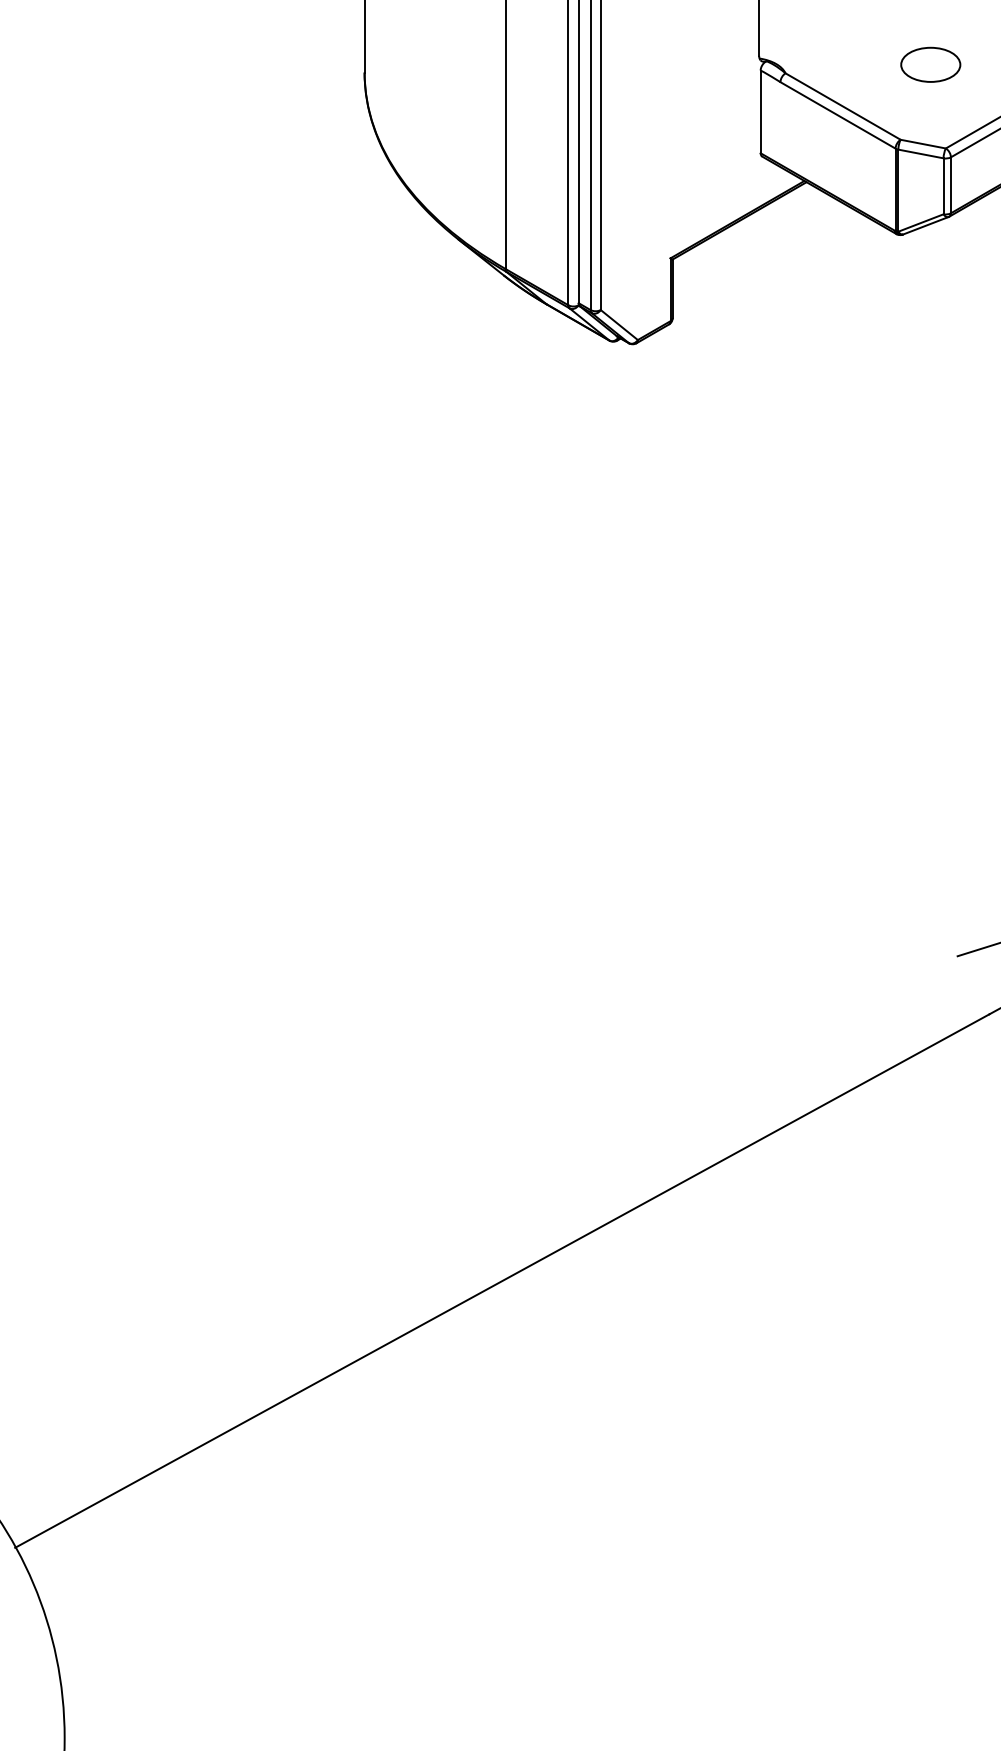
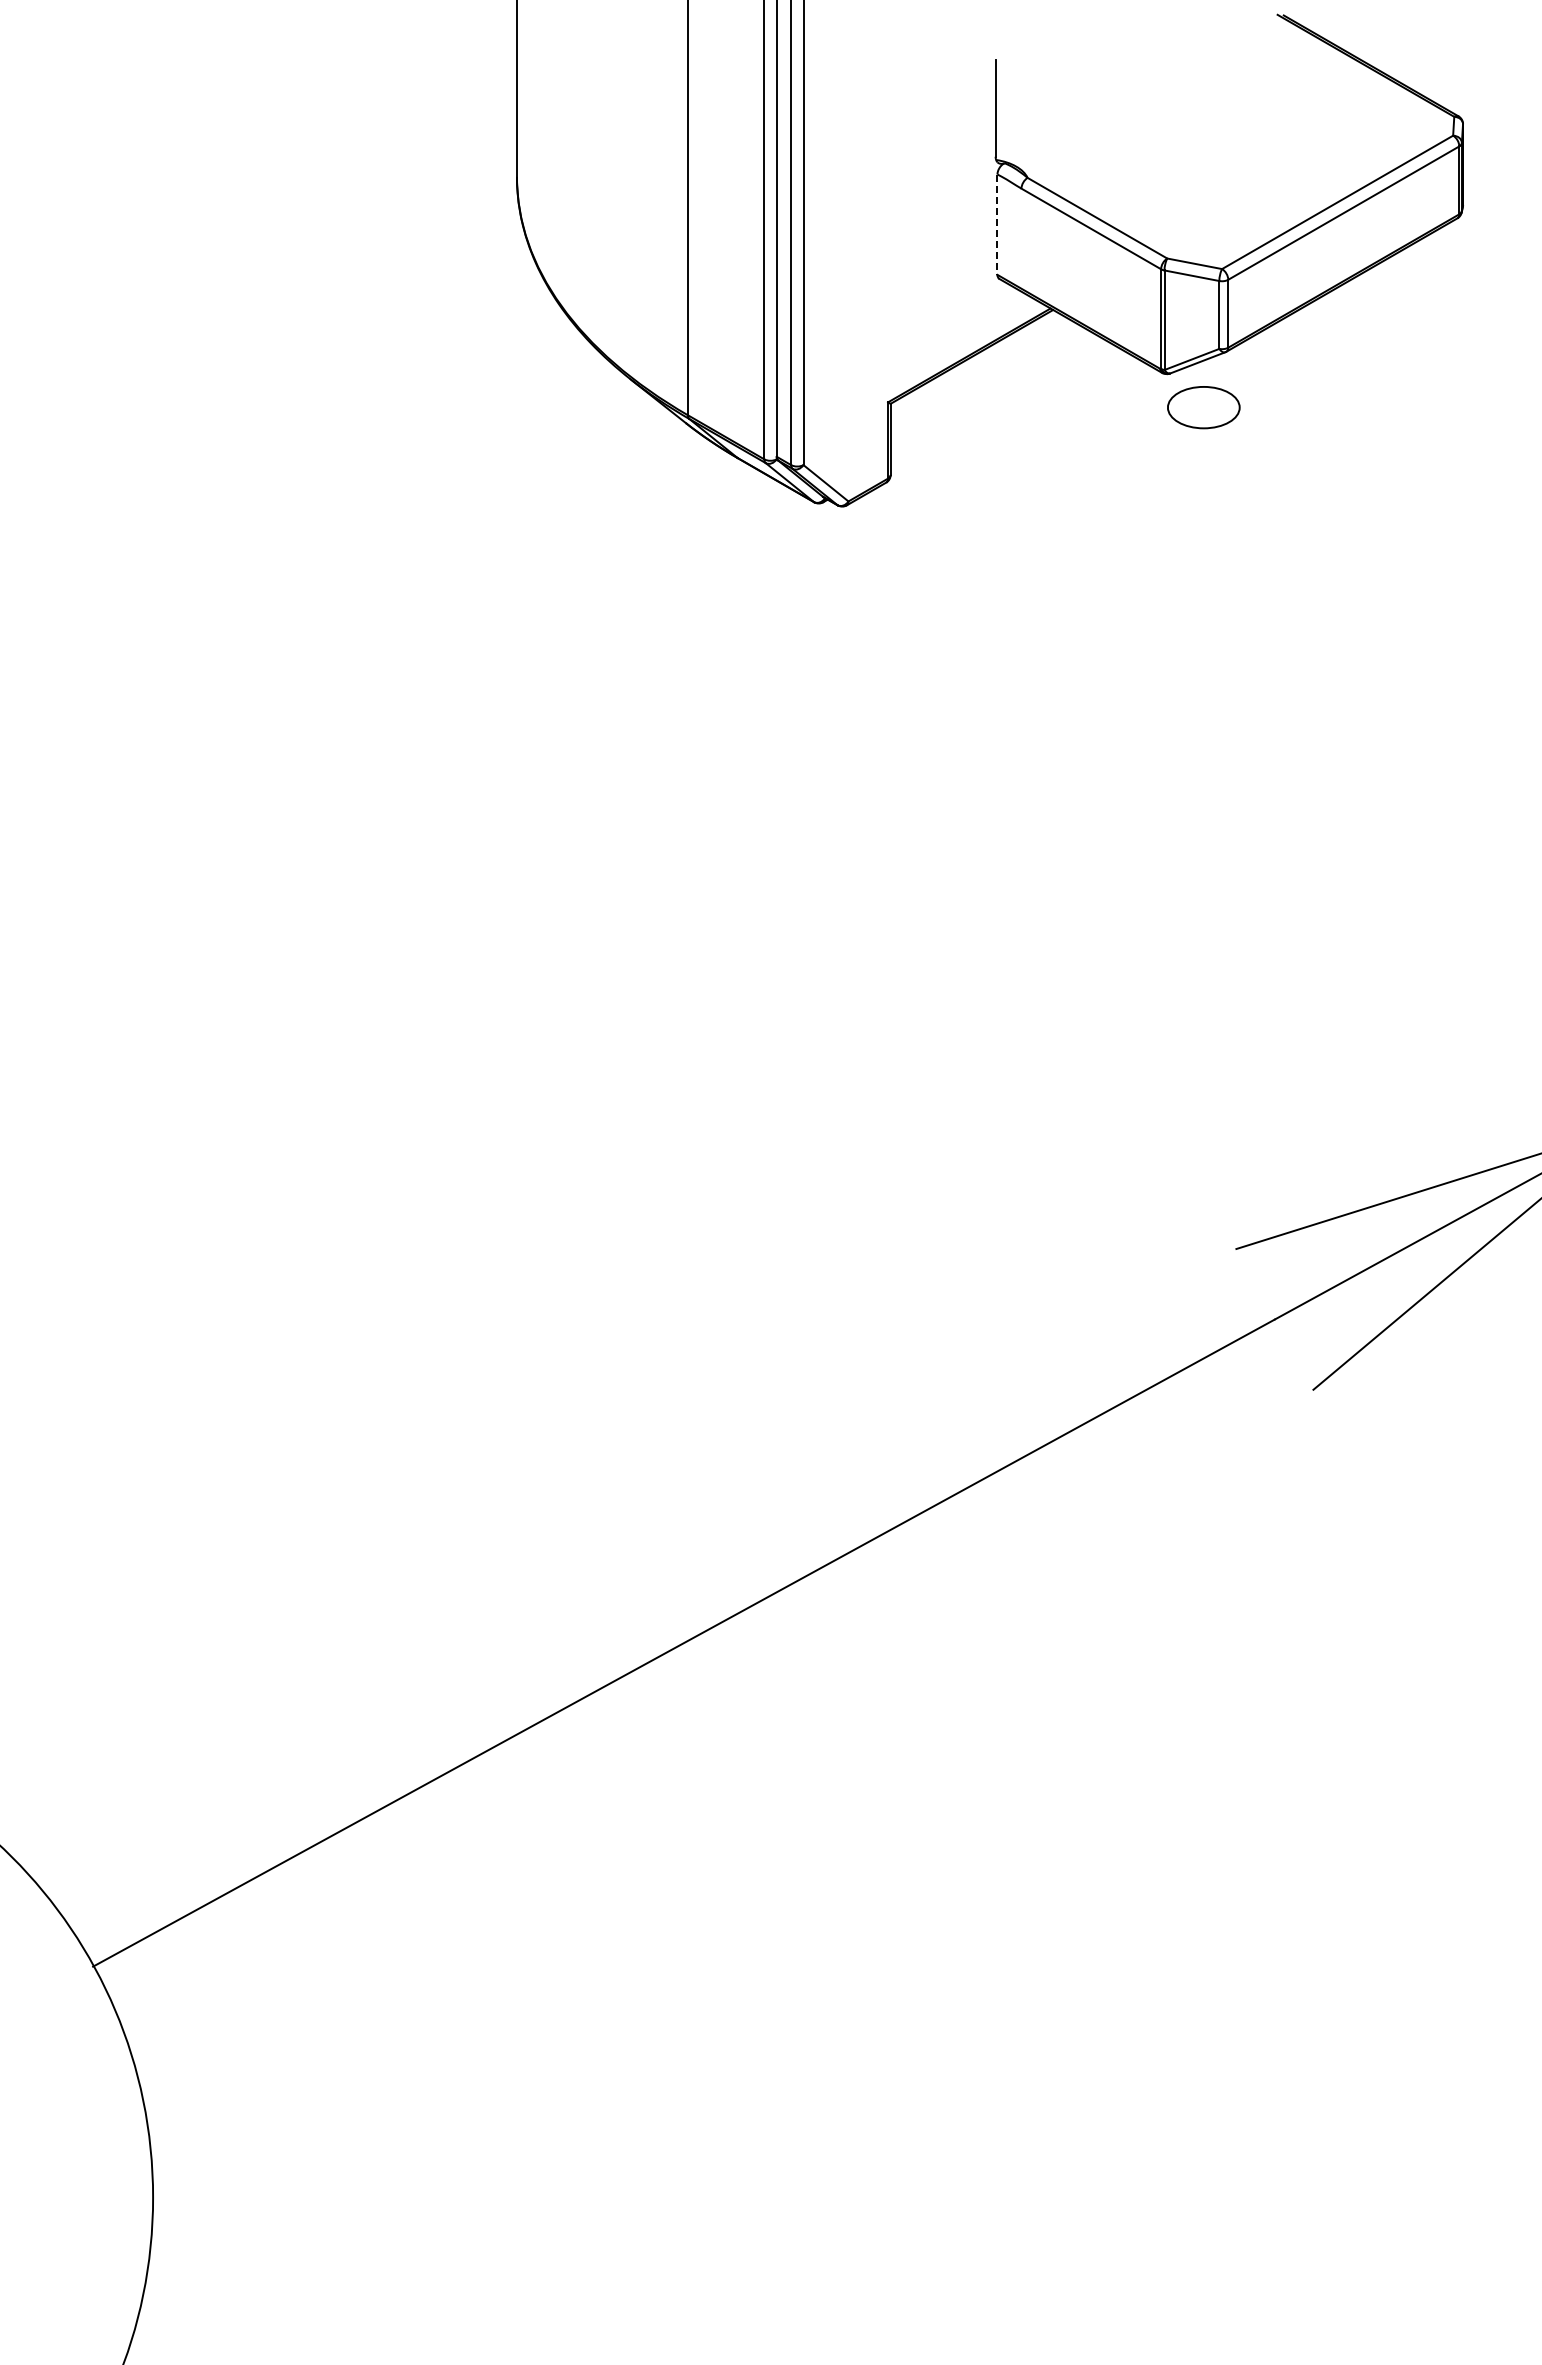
part: (930, 64) -> (1203, 407), moved
line: (760, 112) -> (997, 225), solid -> dashed

